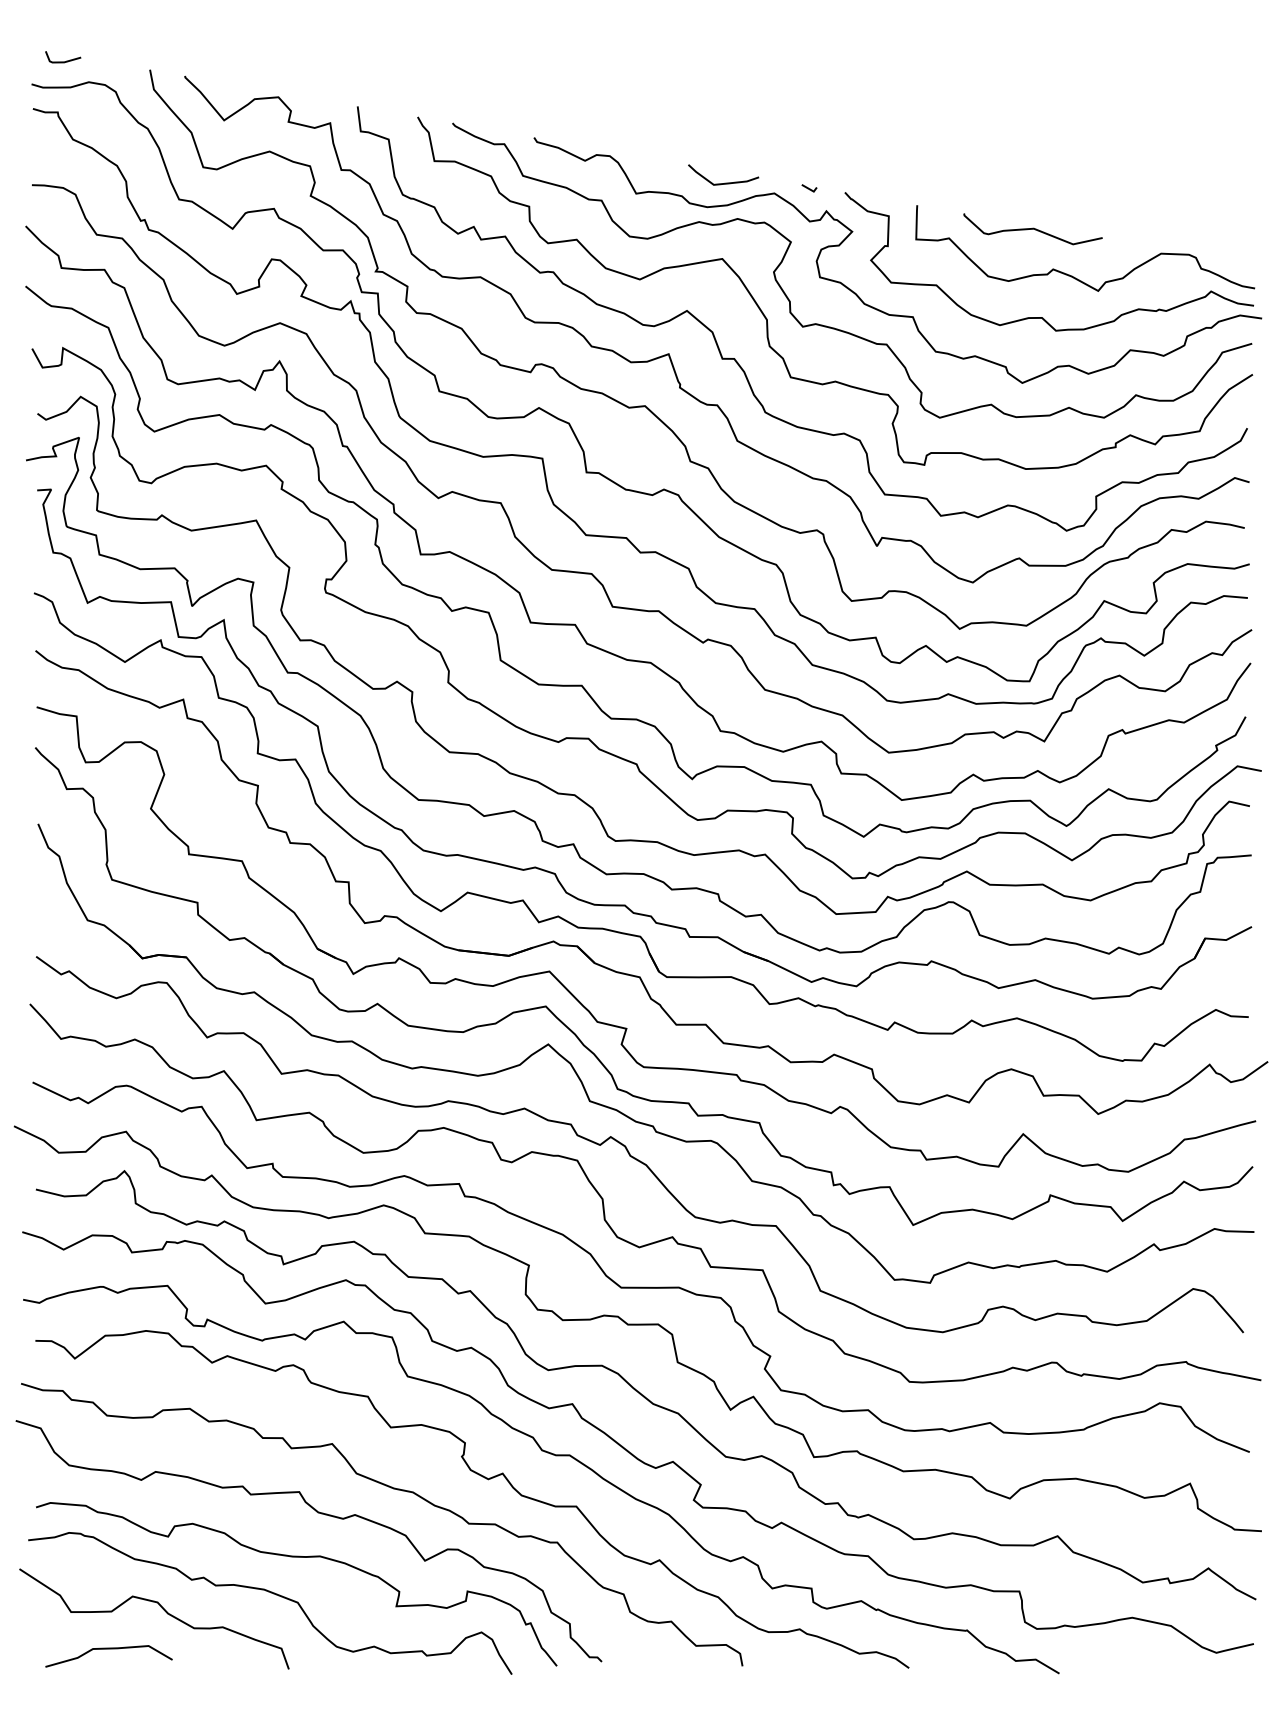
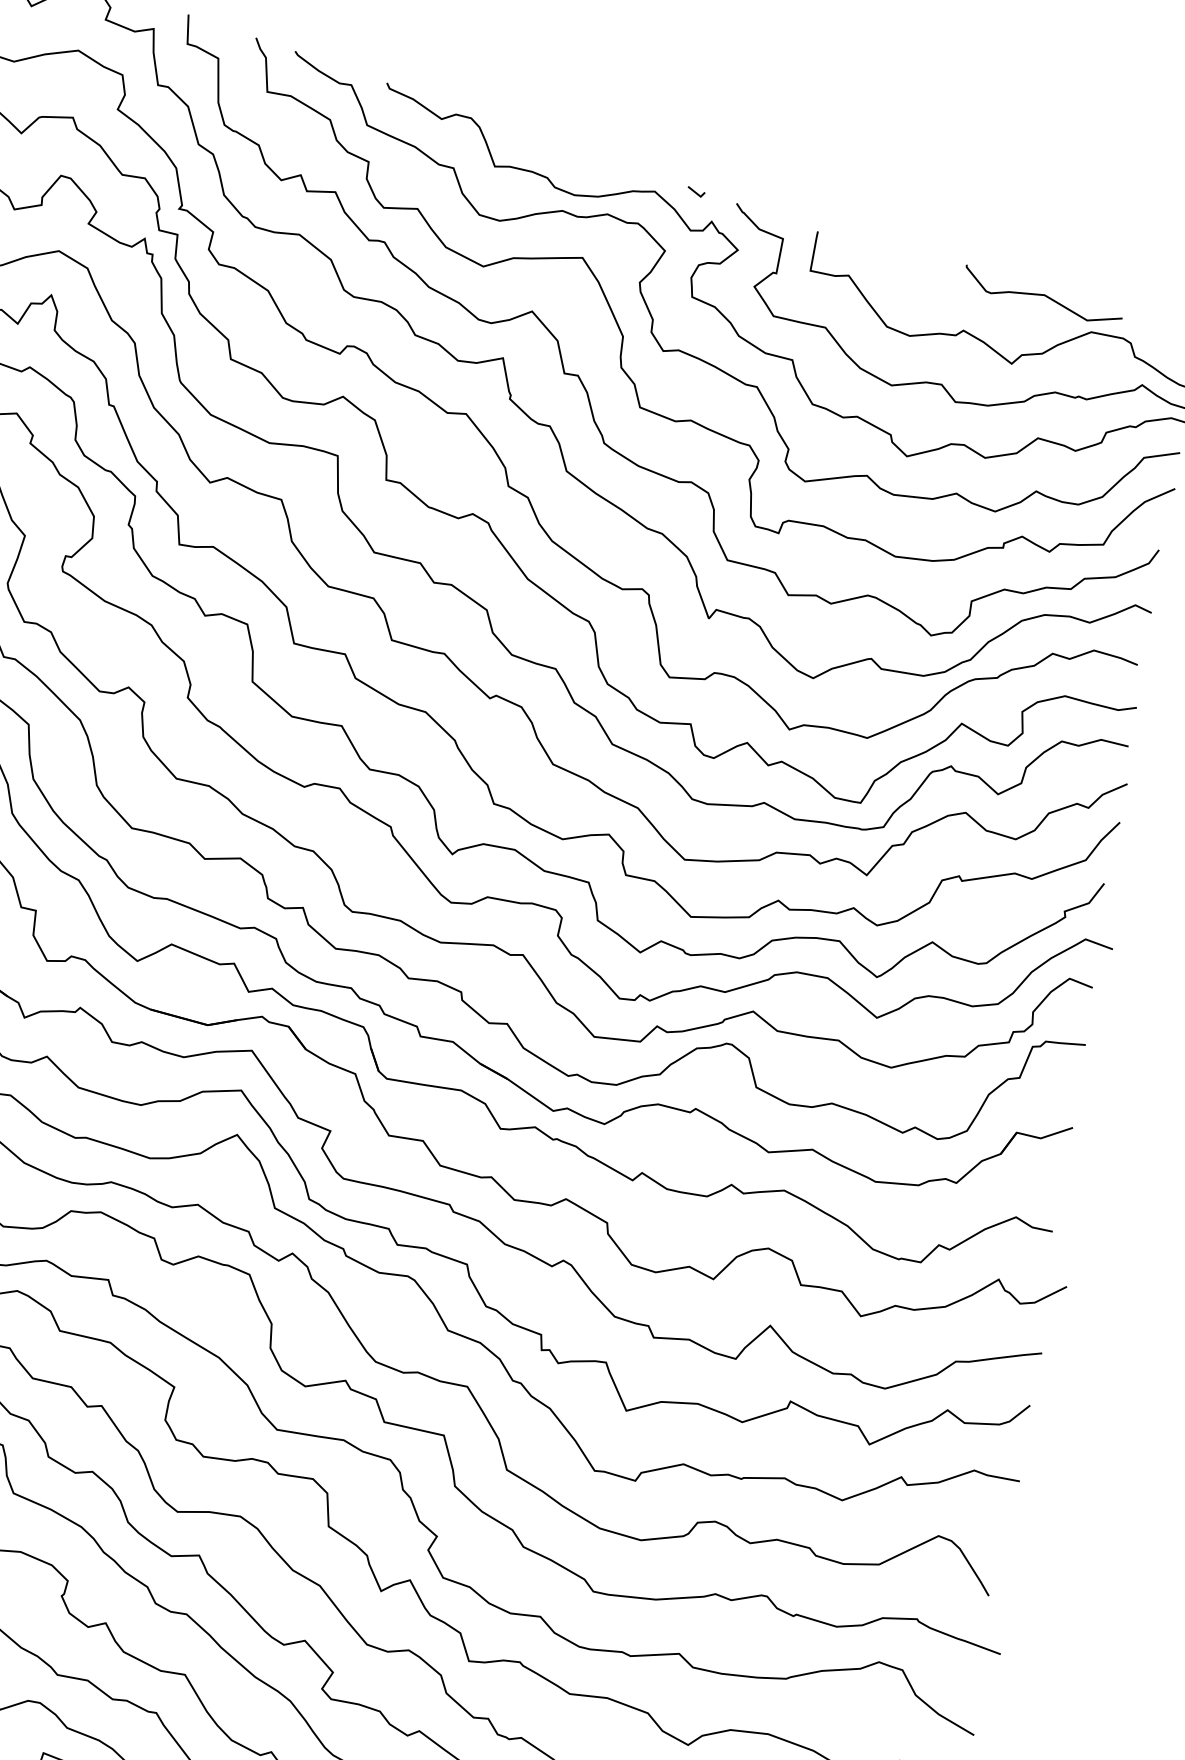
curve: (724, 182) -> (599, 169), removed
curve: (1032, 229) -> (1042, 295), moved

